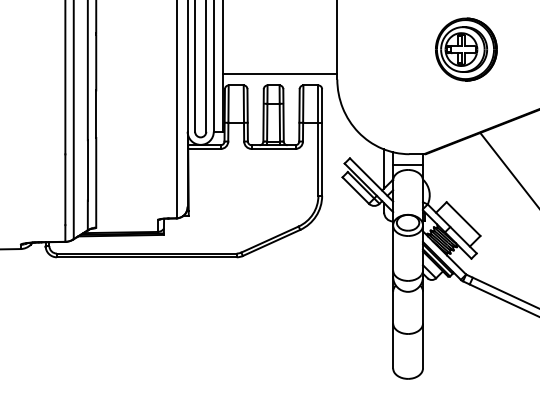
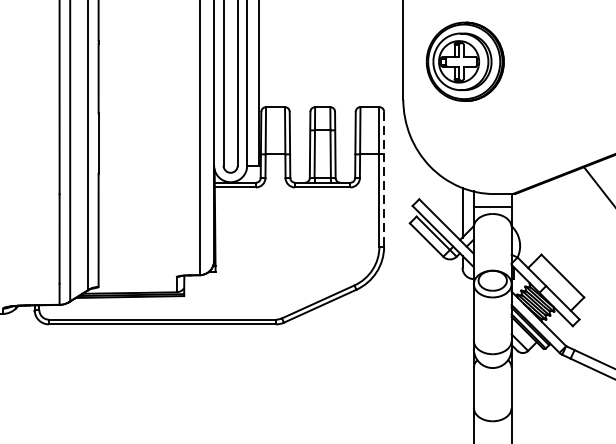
part: (466, 49) -> (465, 61), moved
line: (279, 73) -> (330, 92), removed
line: (322, 143) -> (384, 180), solid -> dashed

